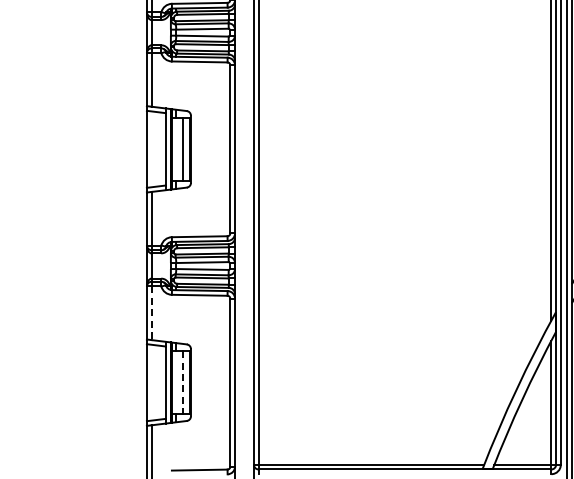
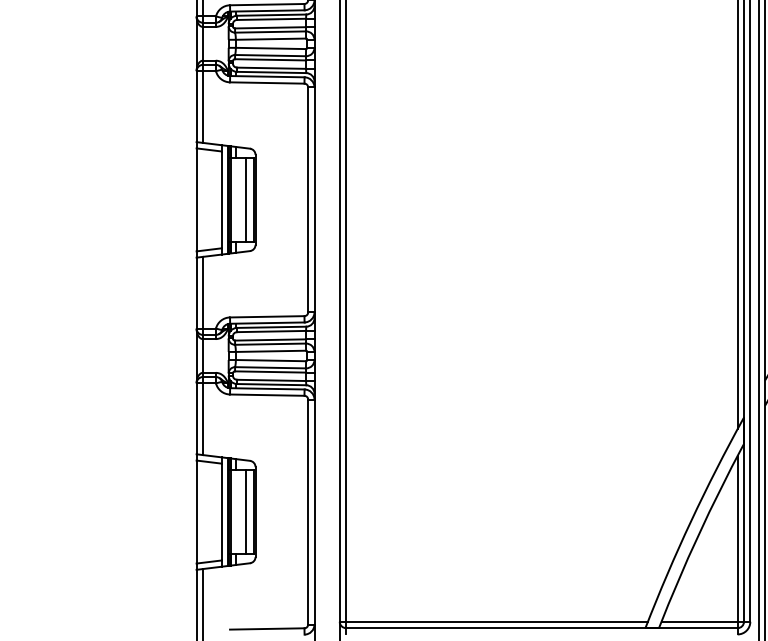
line: (151, 313) -> (202, 419), dashed -> solid
line: (183, 383) -> (245, 513), dashed -> solid

